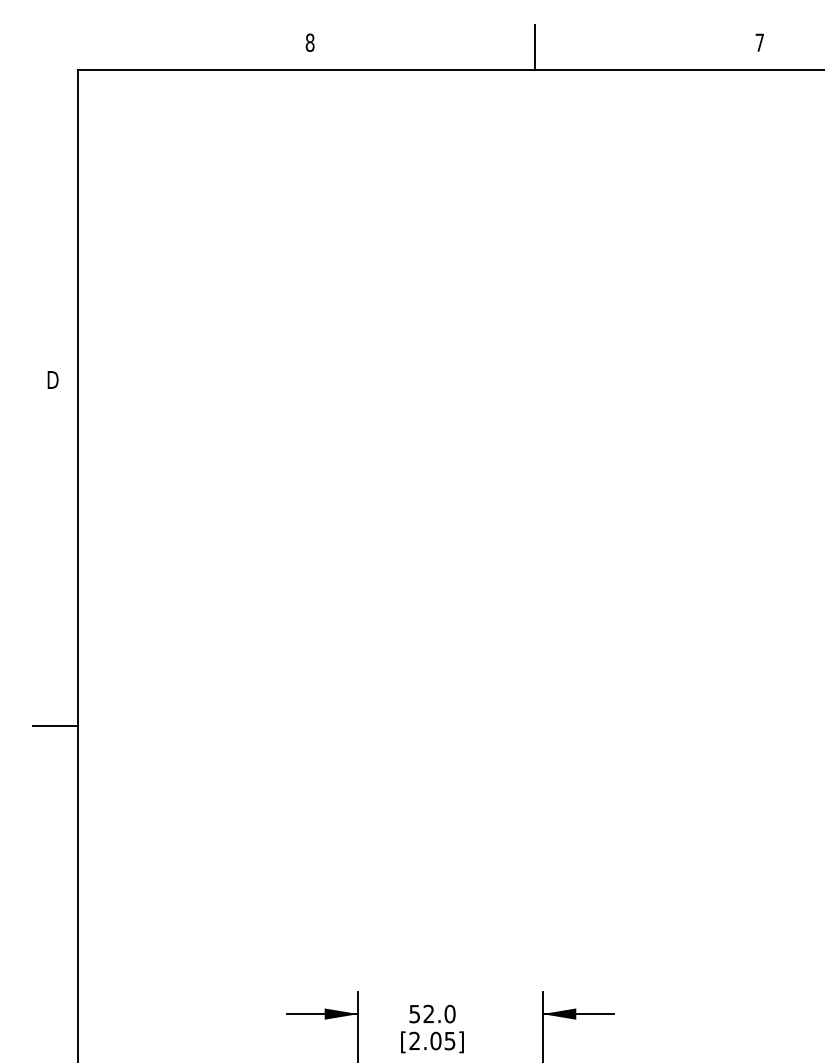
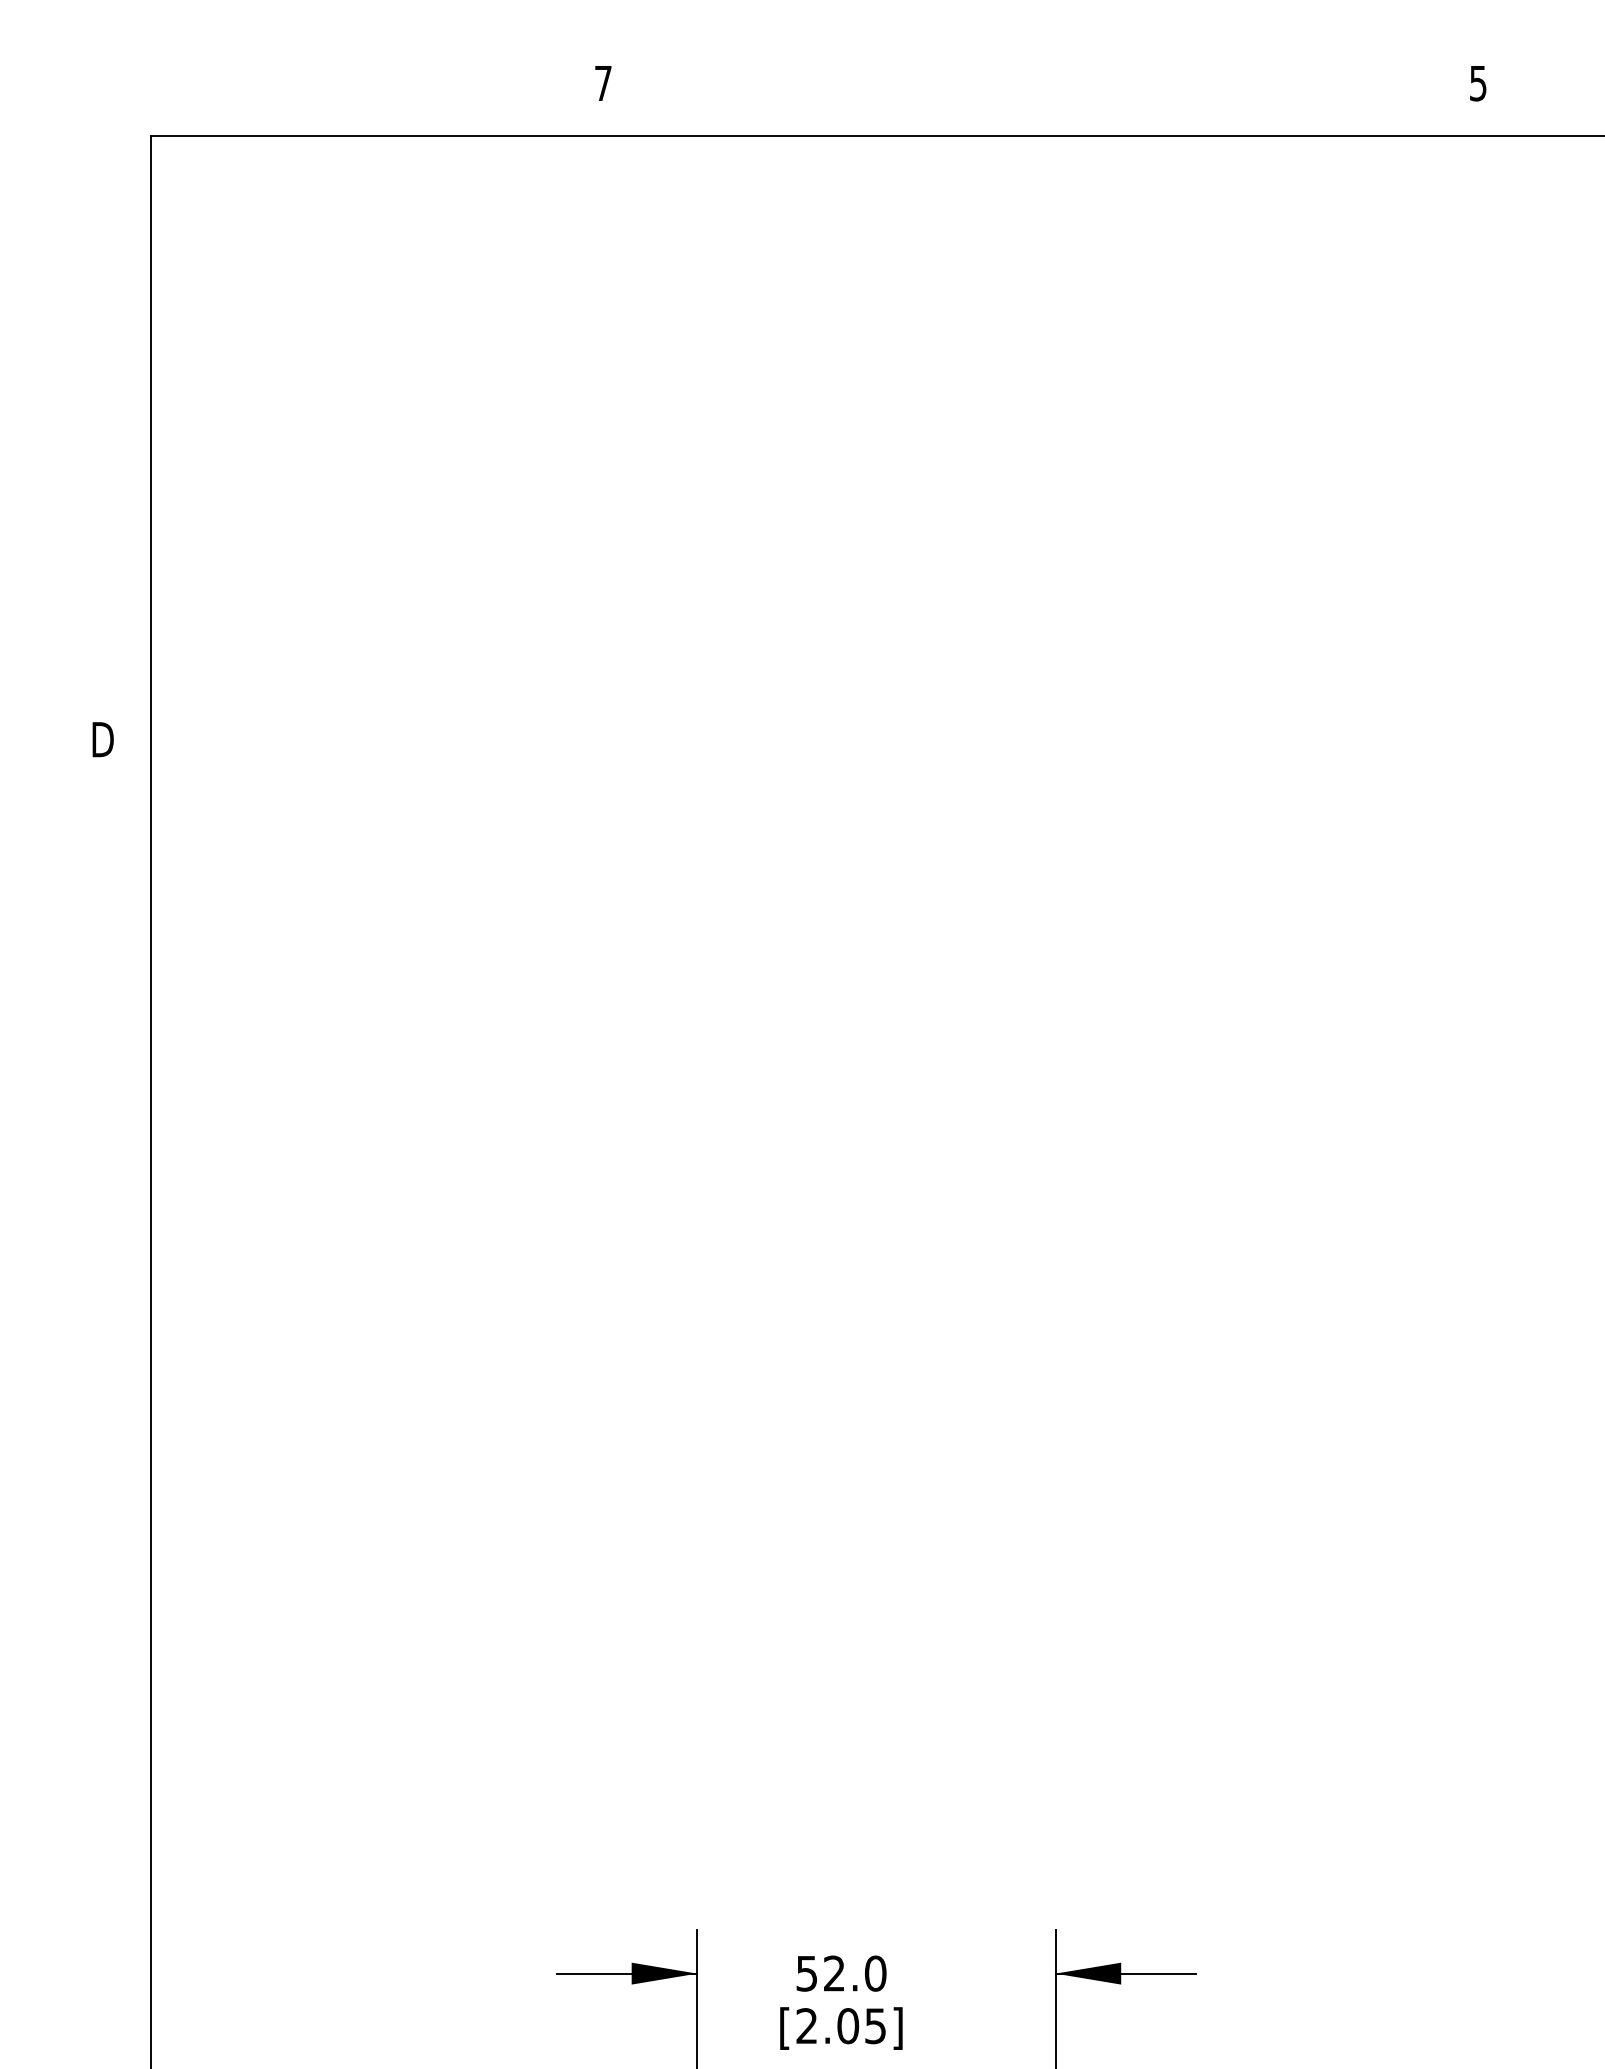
text: (309, 42) -> (602, 82), 8 -> 7
text: (759, 42) -> (1477, 82), 7 -> 5
line: (535, 46) -> (1041, 90), removed
line: (54, 726) -> (105, 1413), removed

